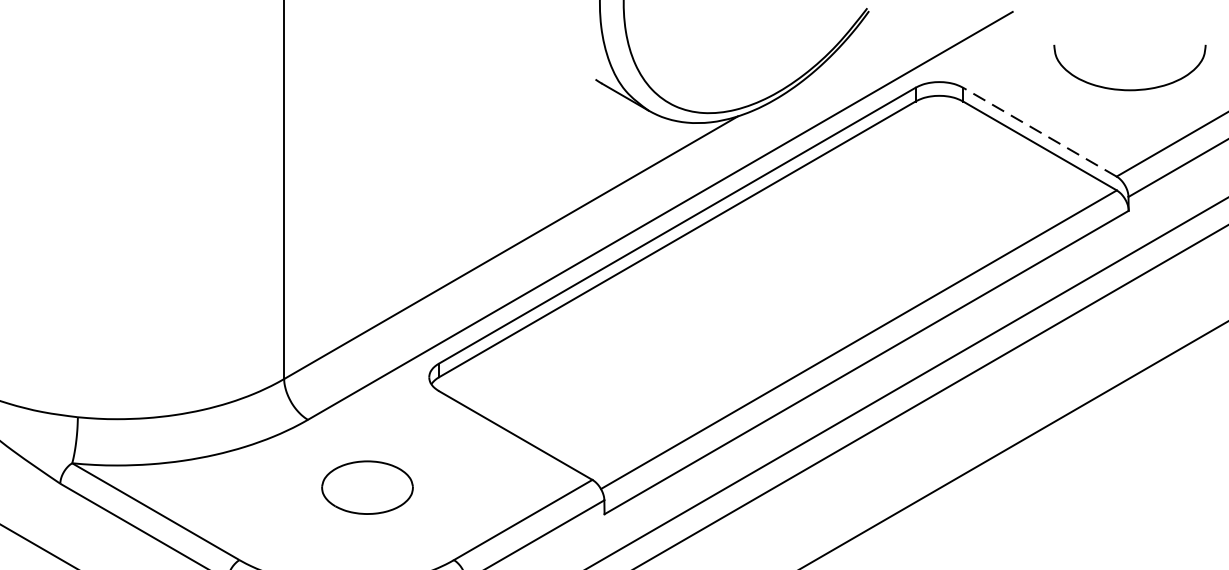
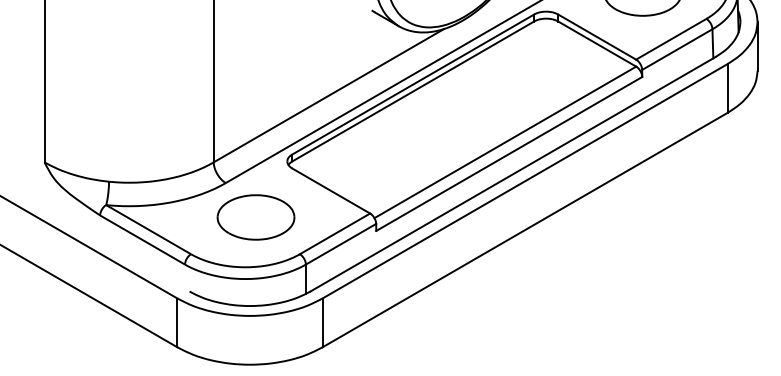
line: (1040, 132) -> (597, 37), dashed -> solid
part: (366, 487) -> (255, 217), size x1.67

